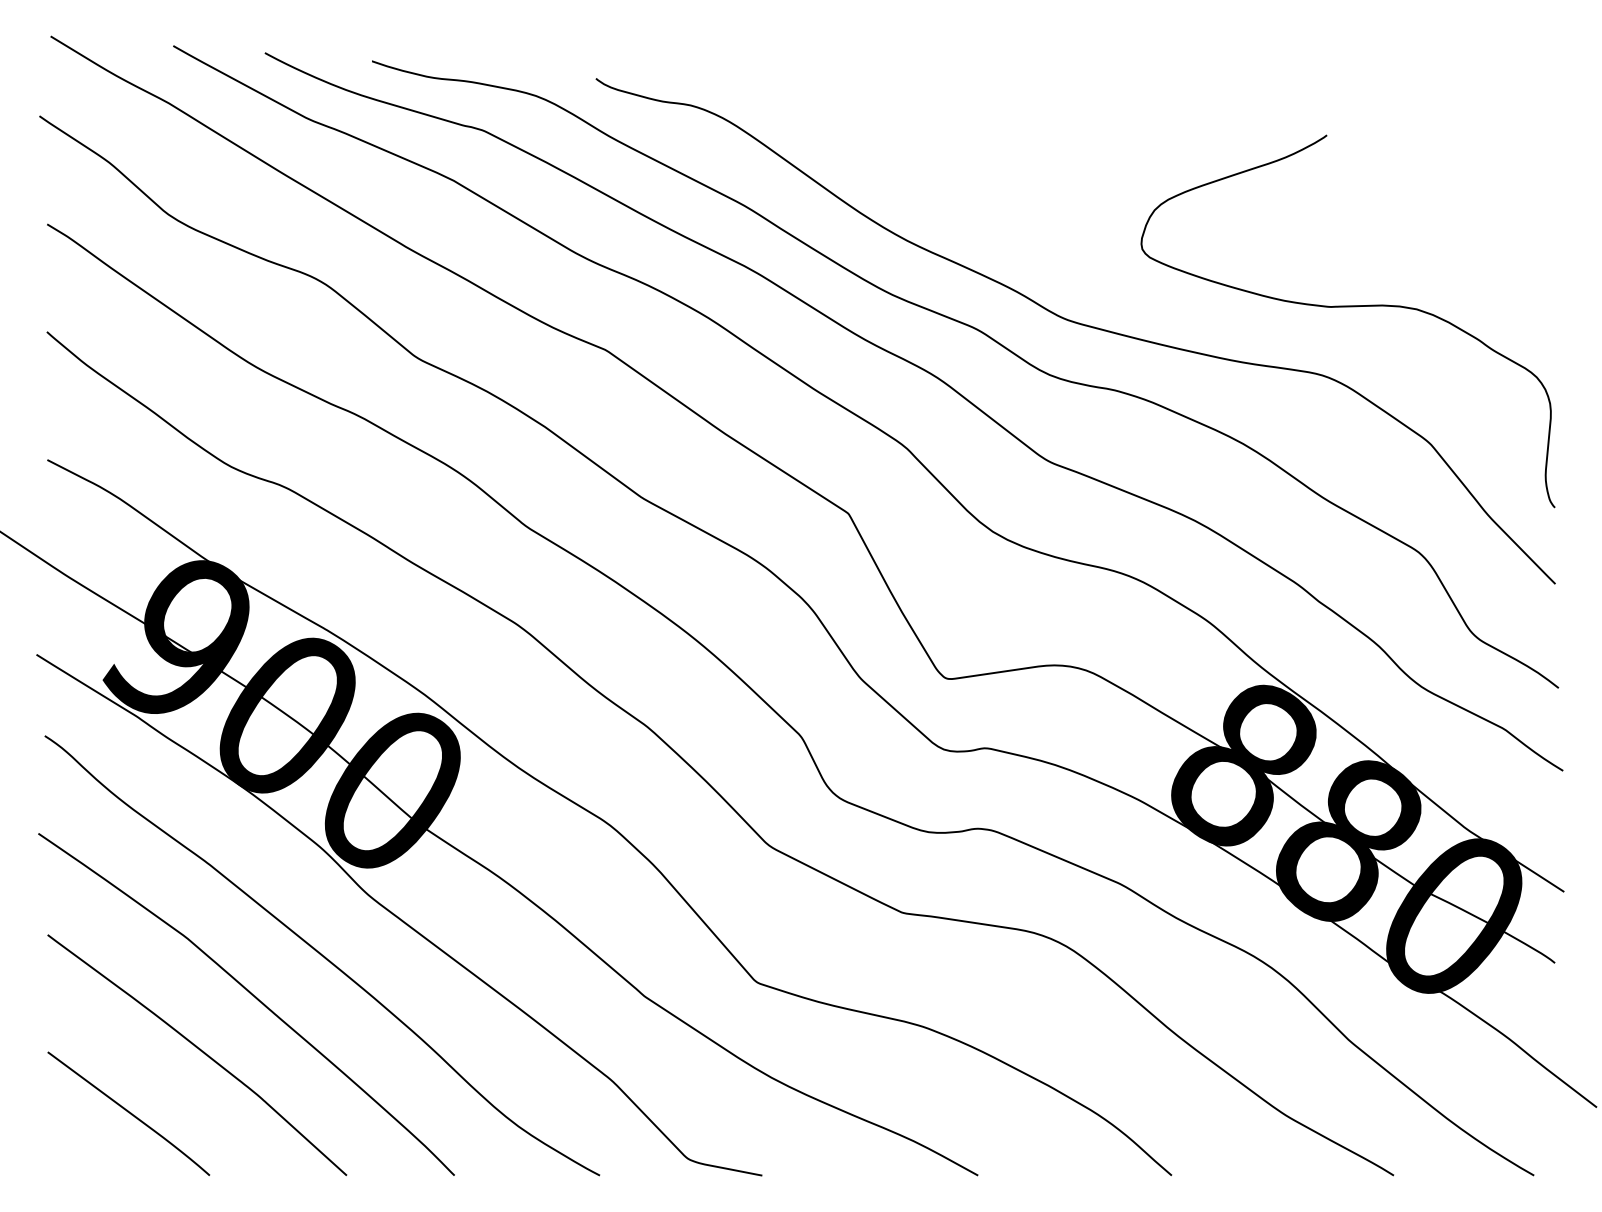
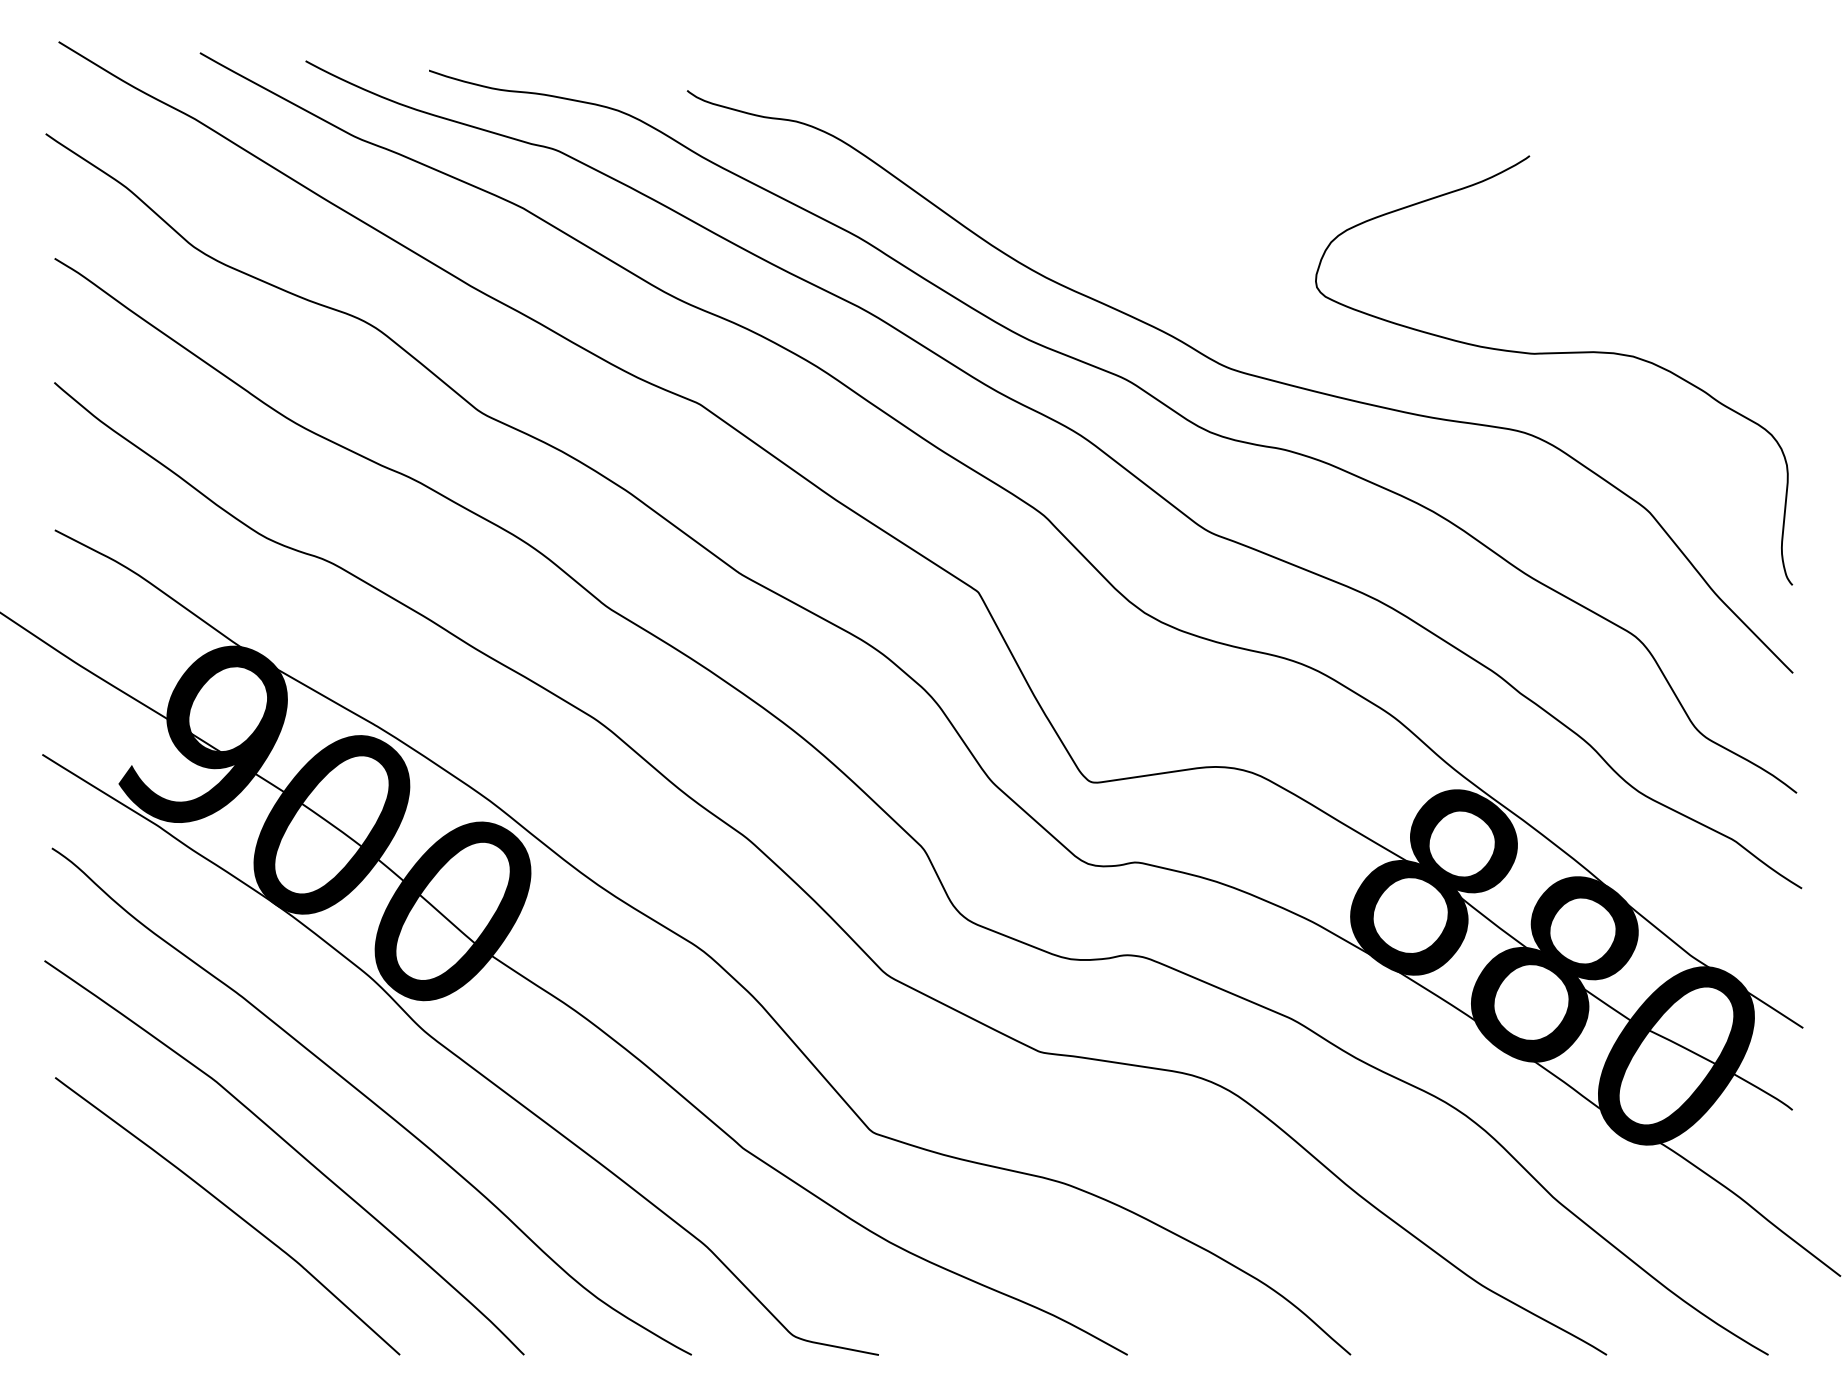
curve: (128, 1112) -> (148, 1282), removed

